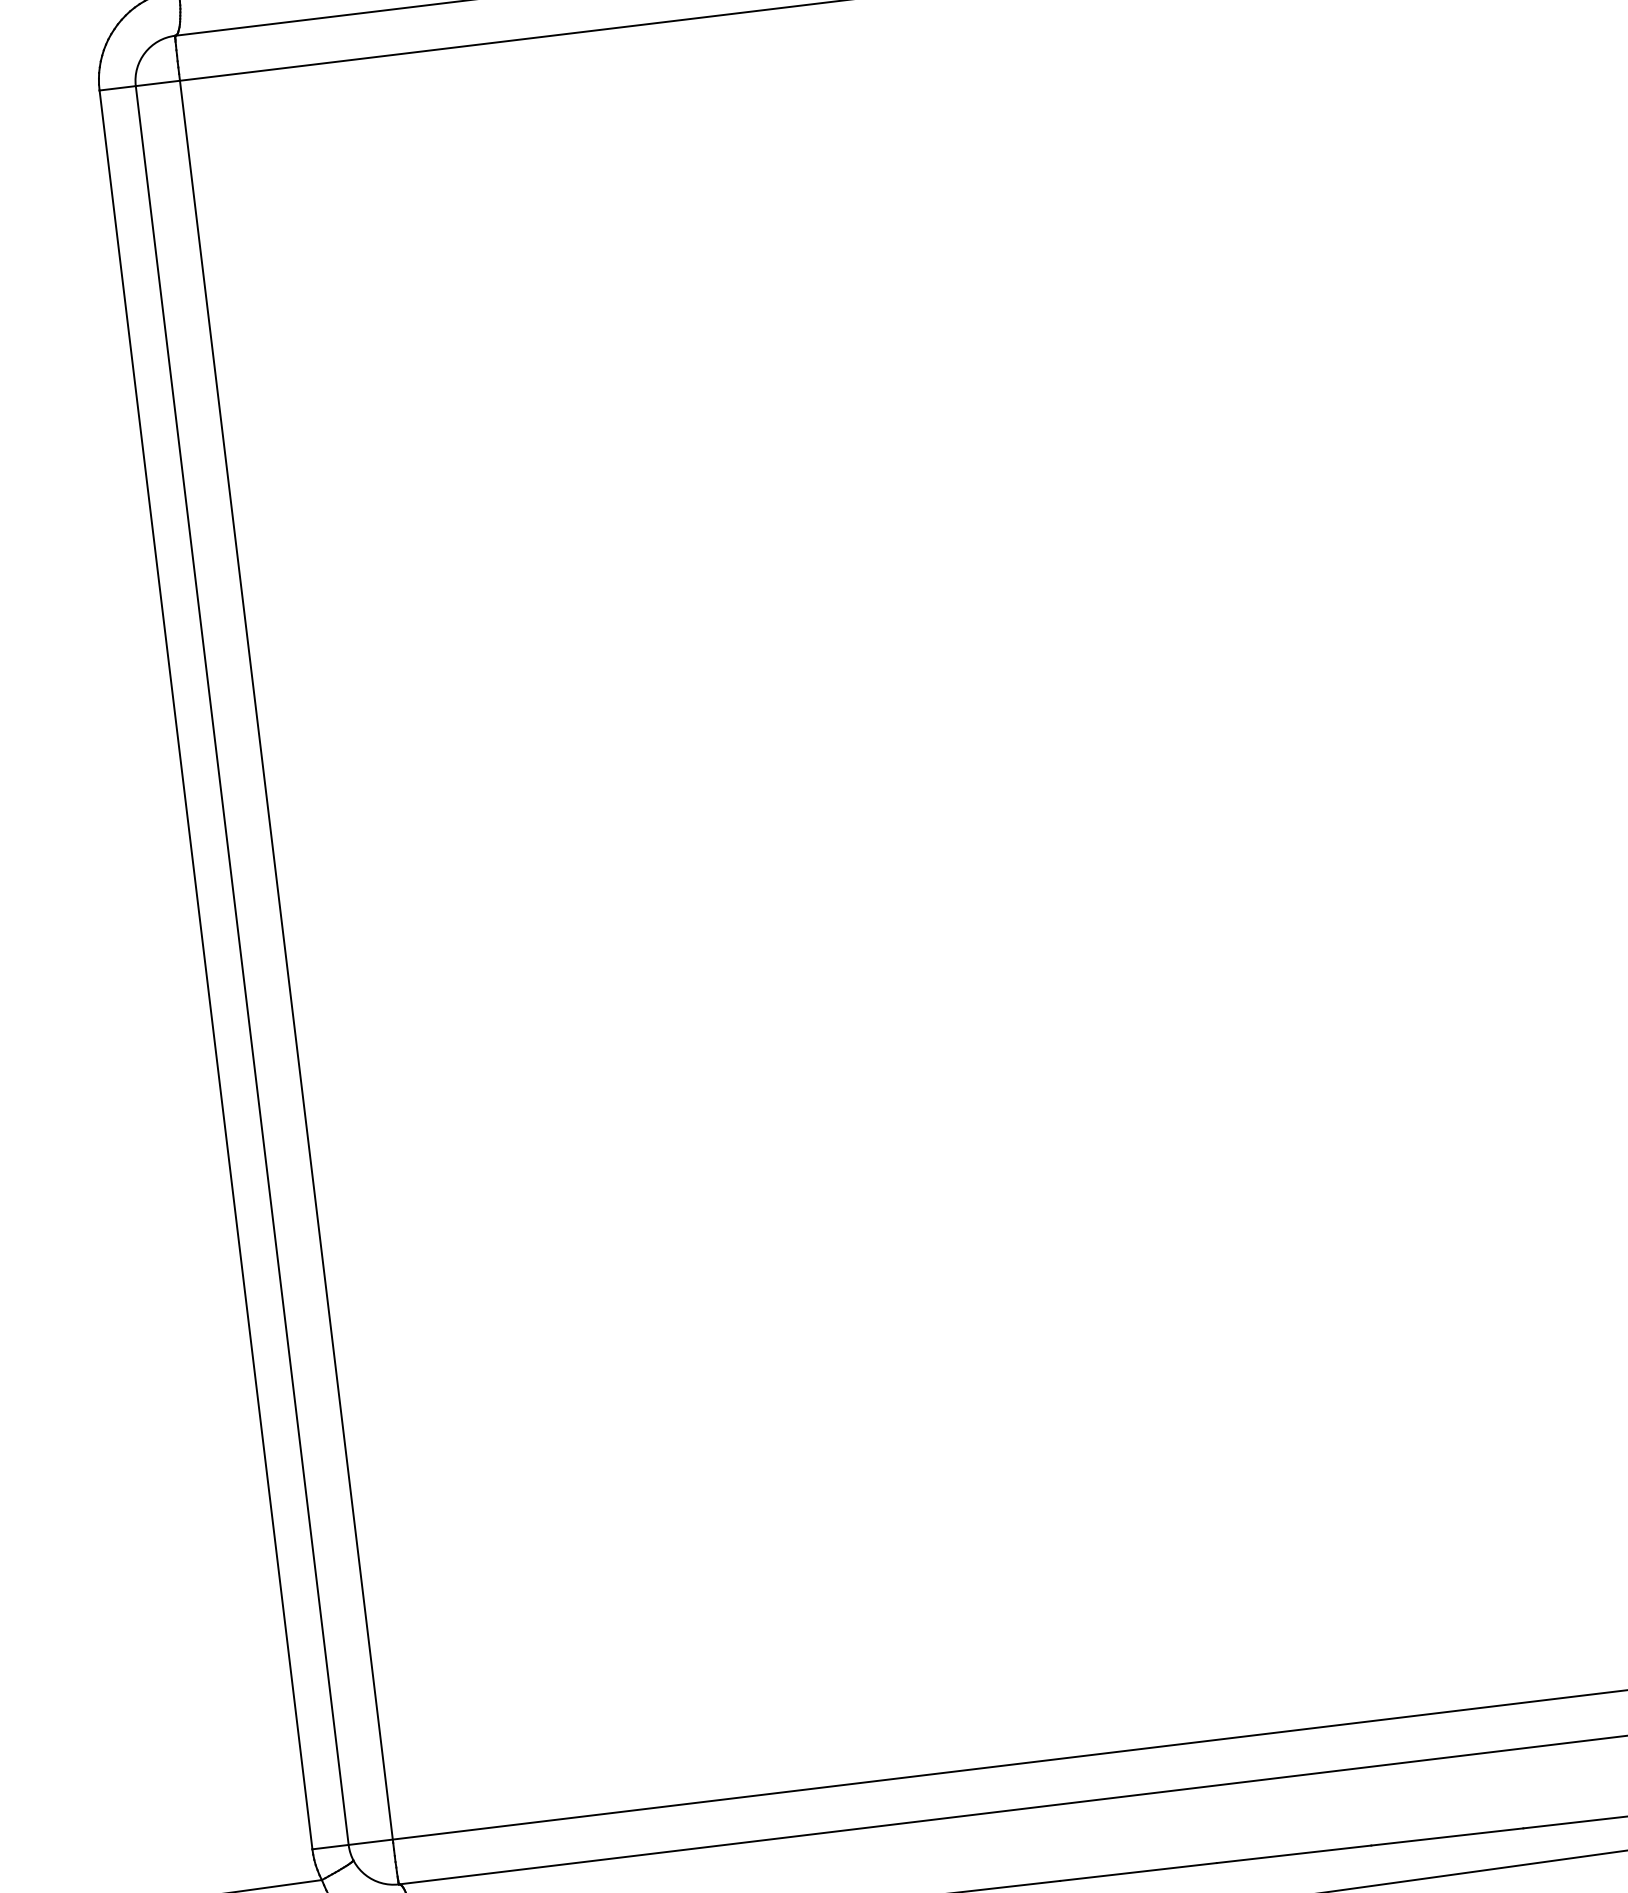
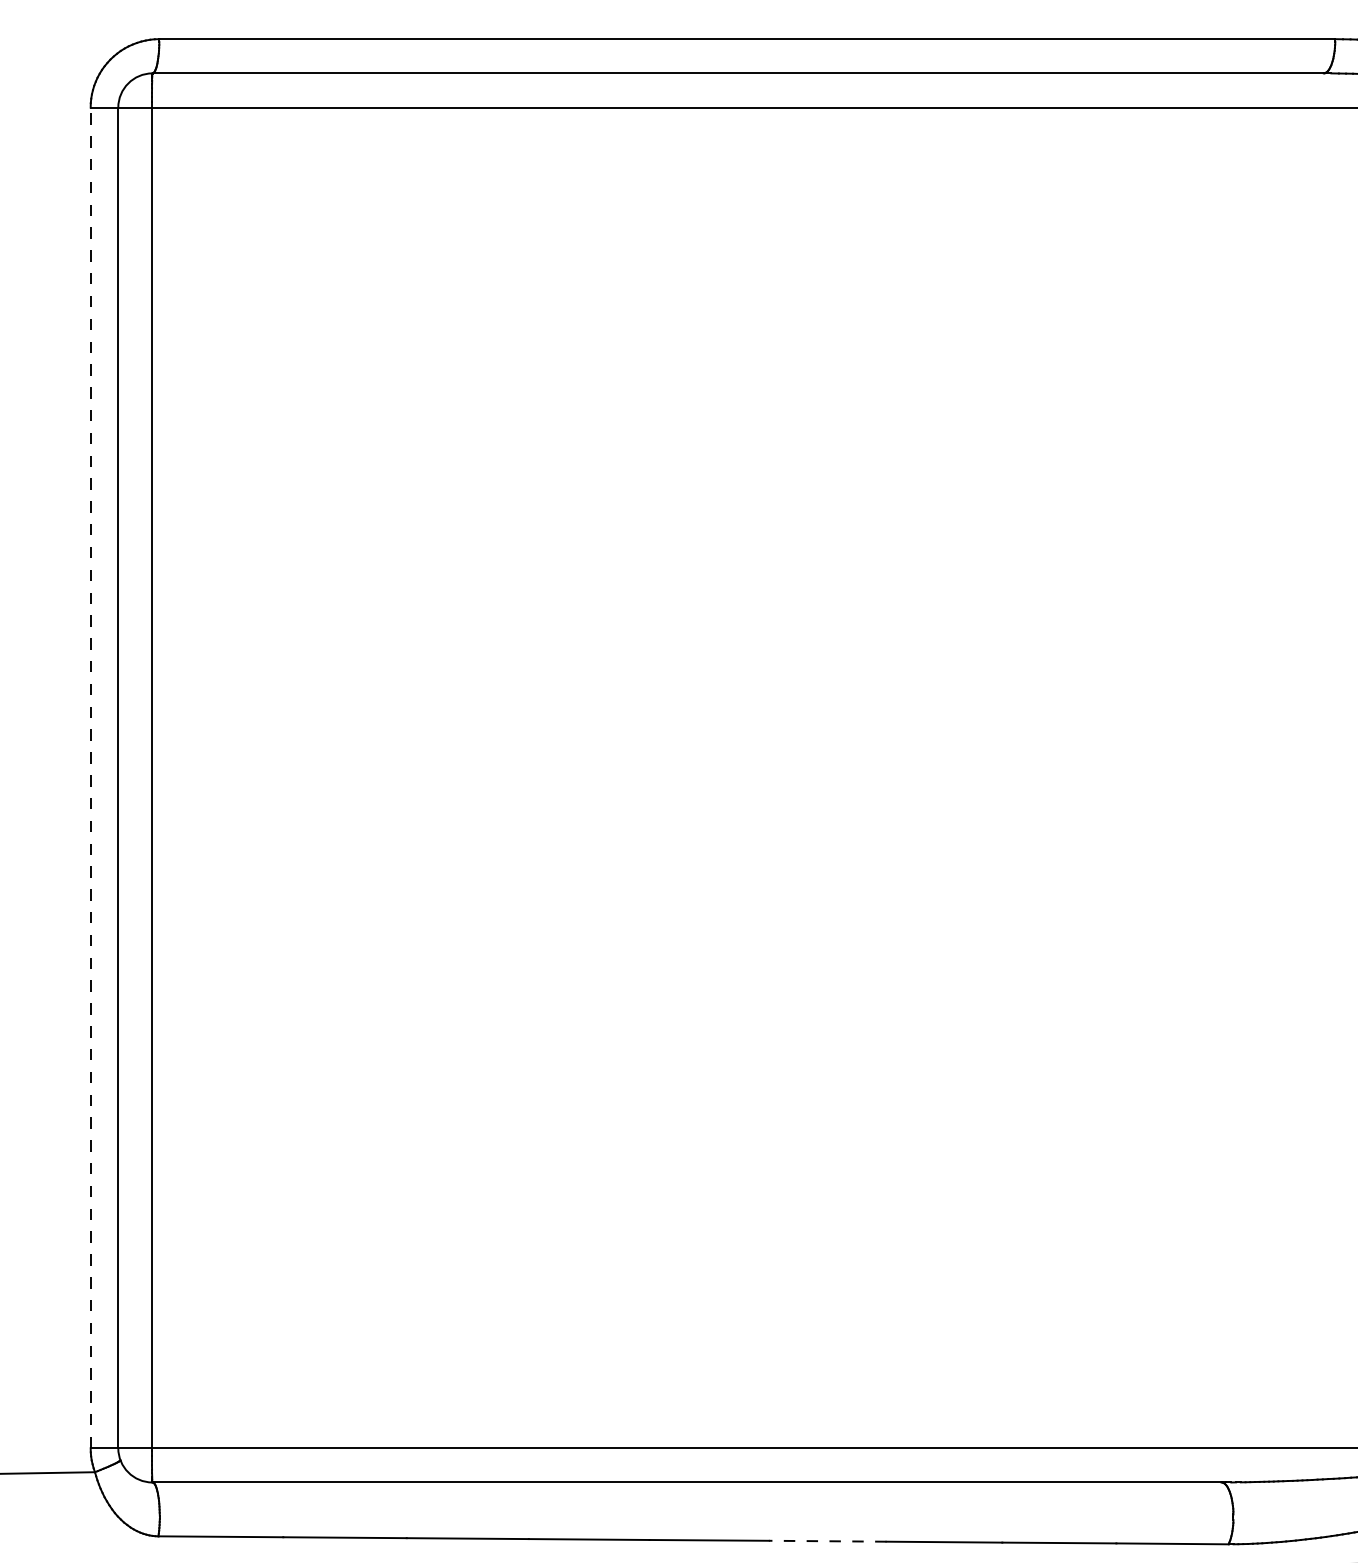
line: (205, 969) -> (90, 777), solid -> dashed
line: (1293, 1854) -> (827, 1541), solid -> dashed

